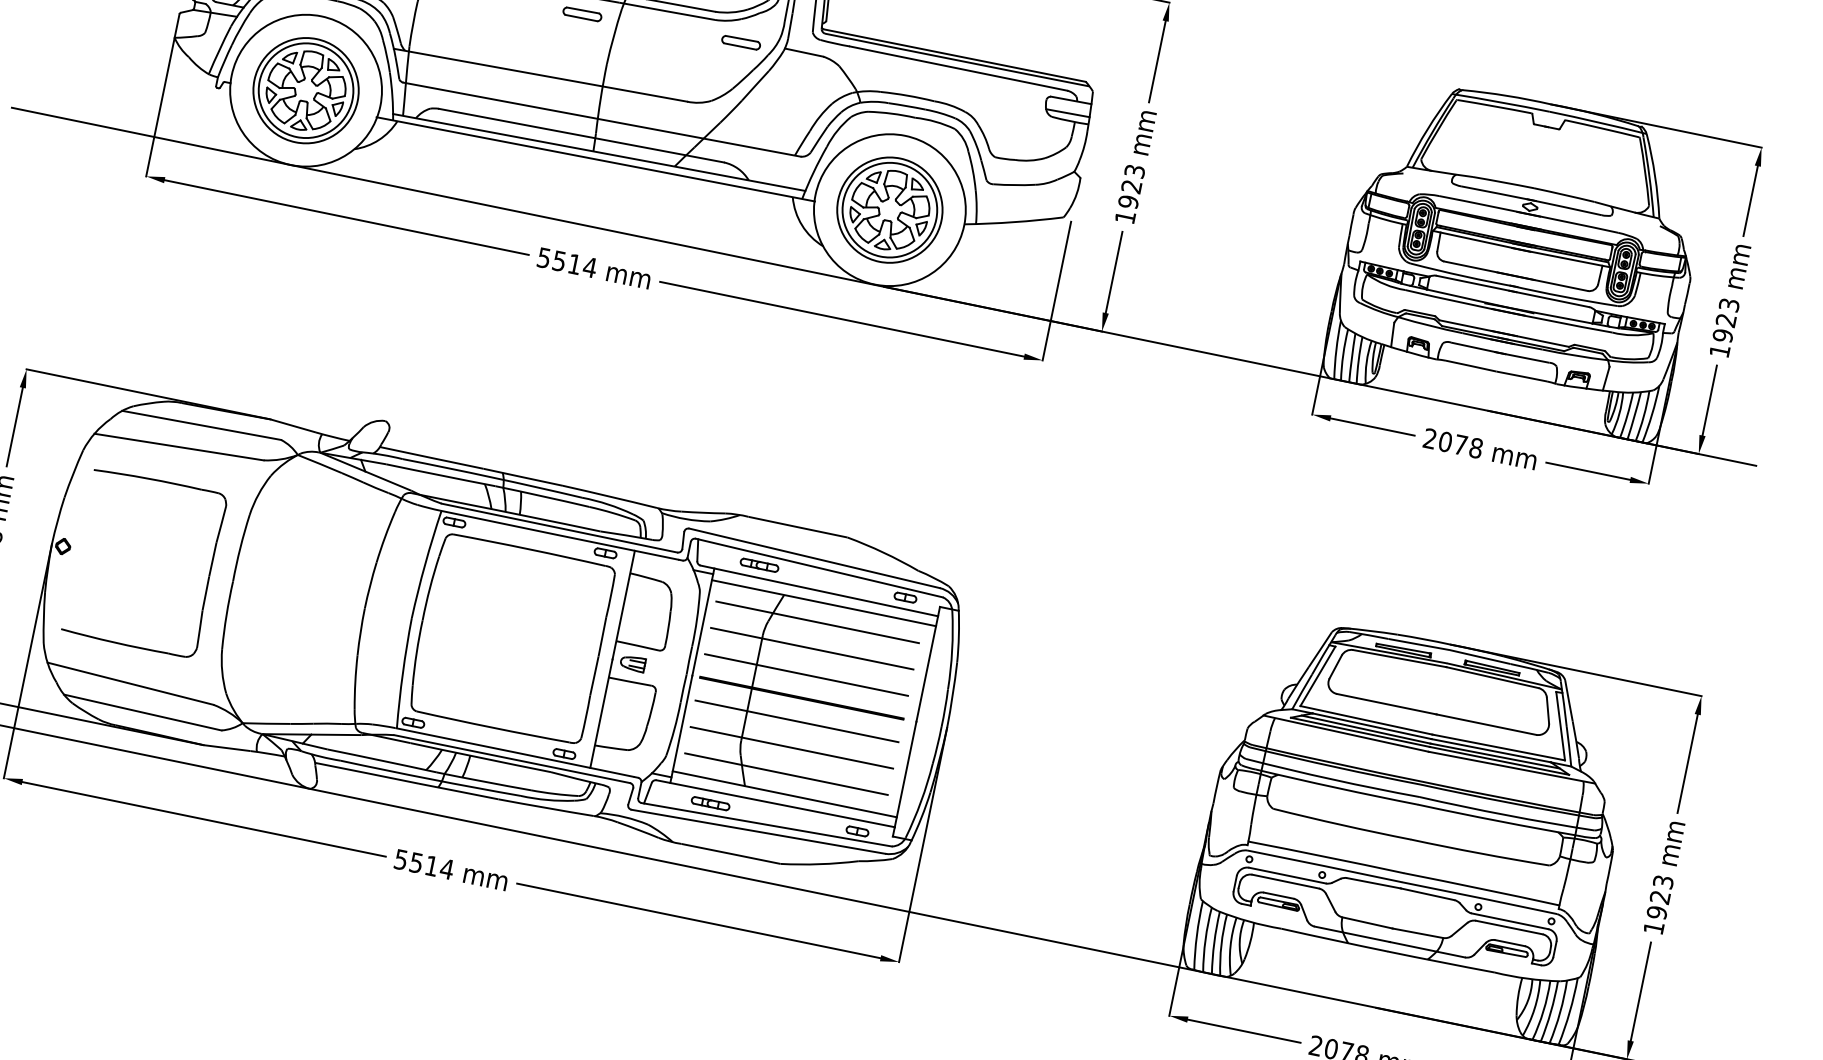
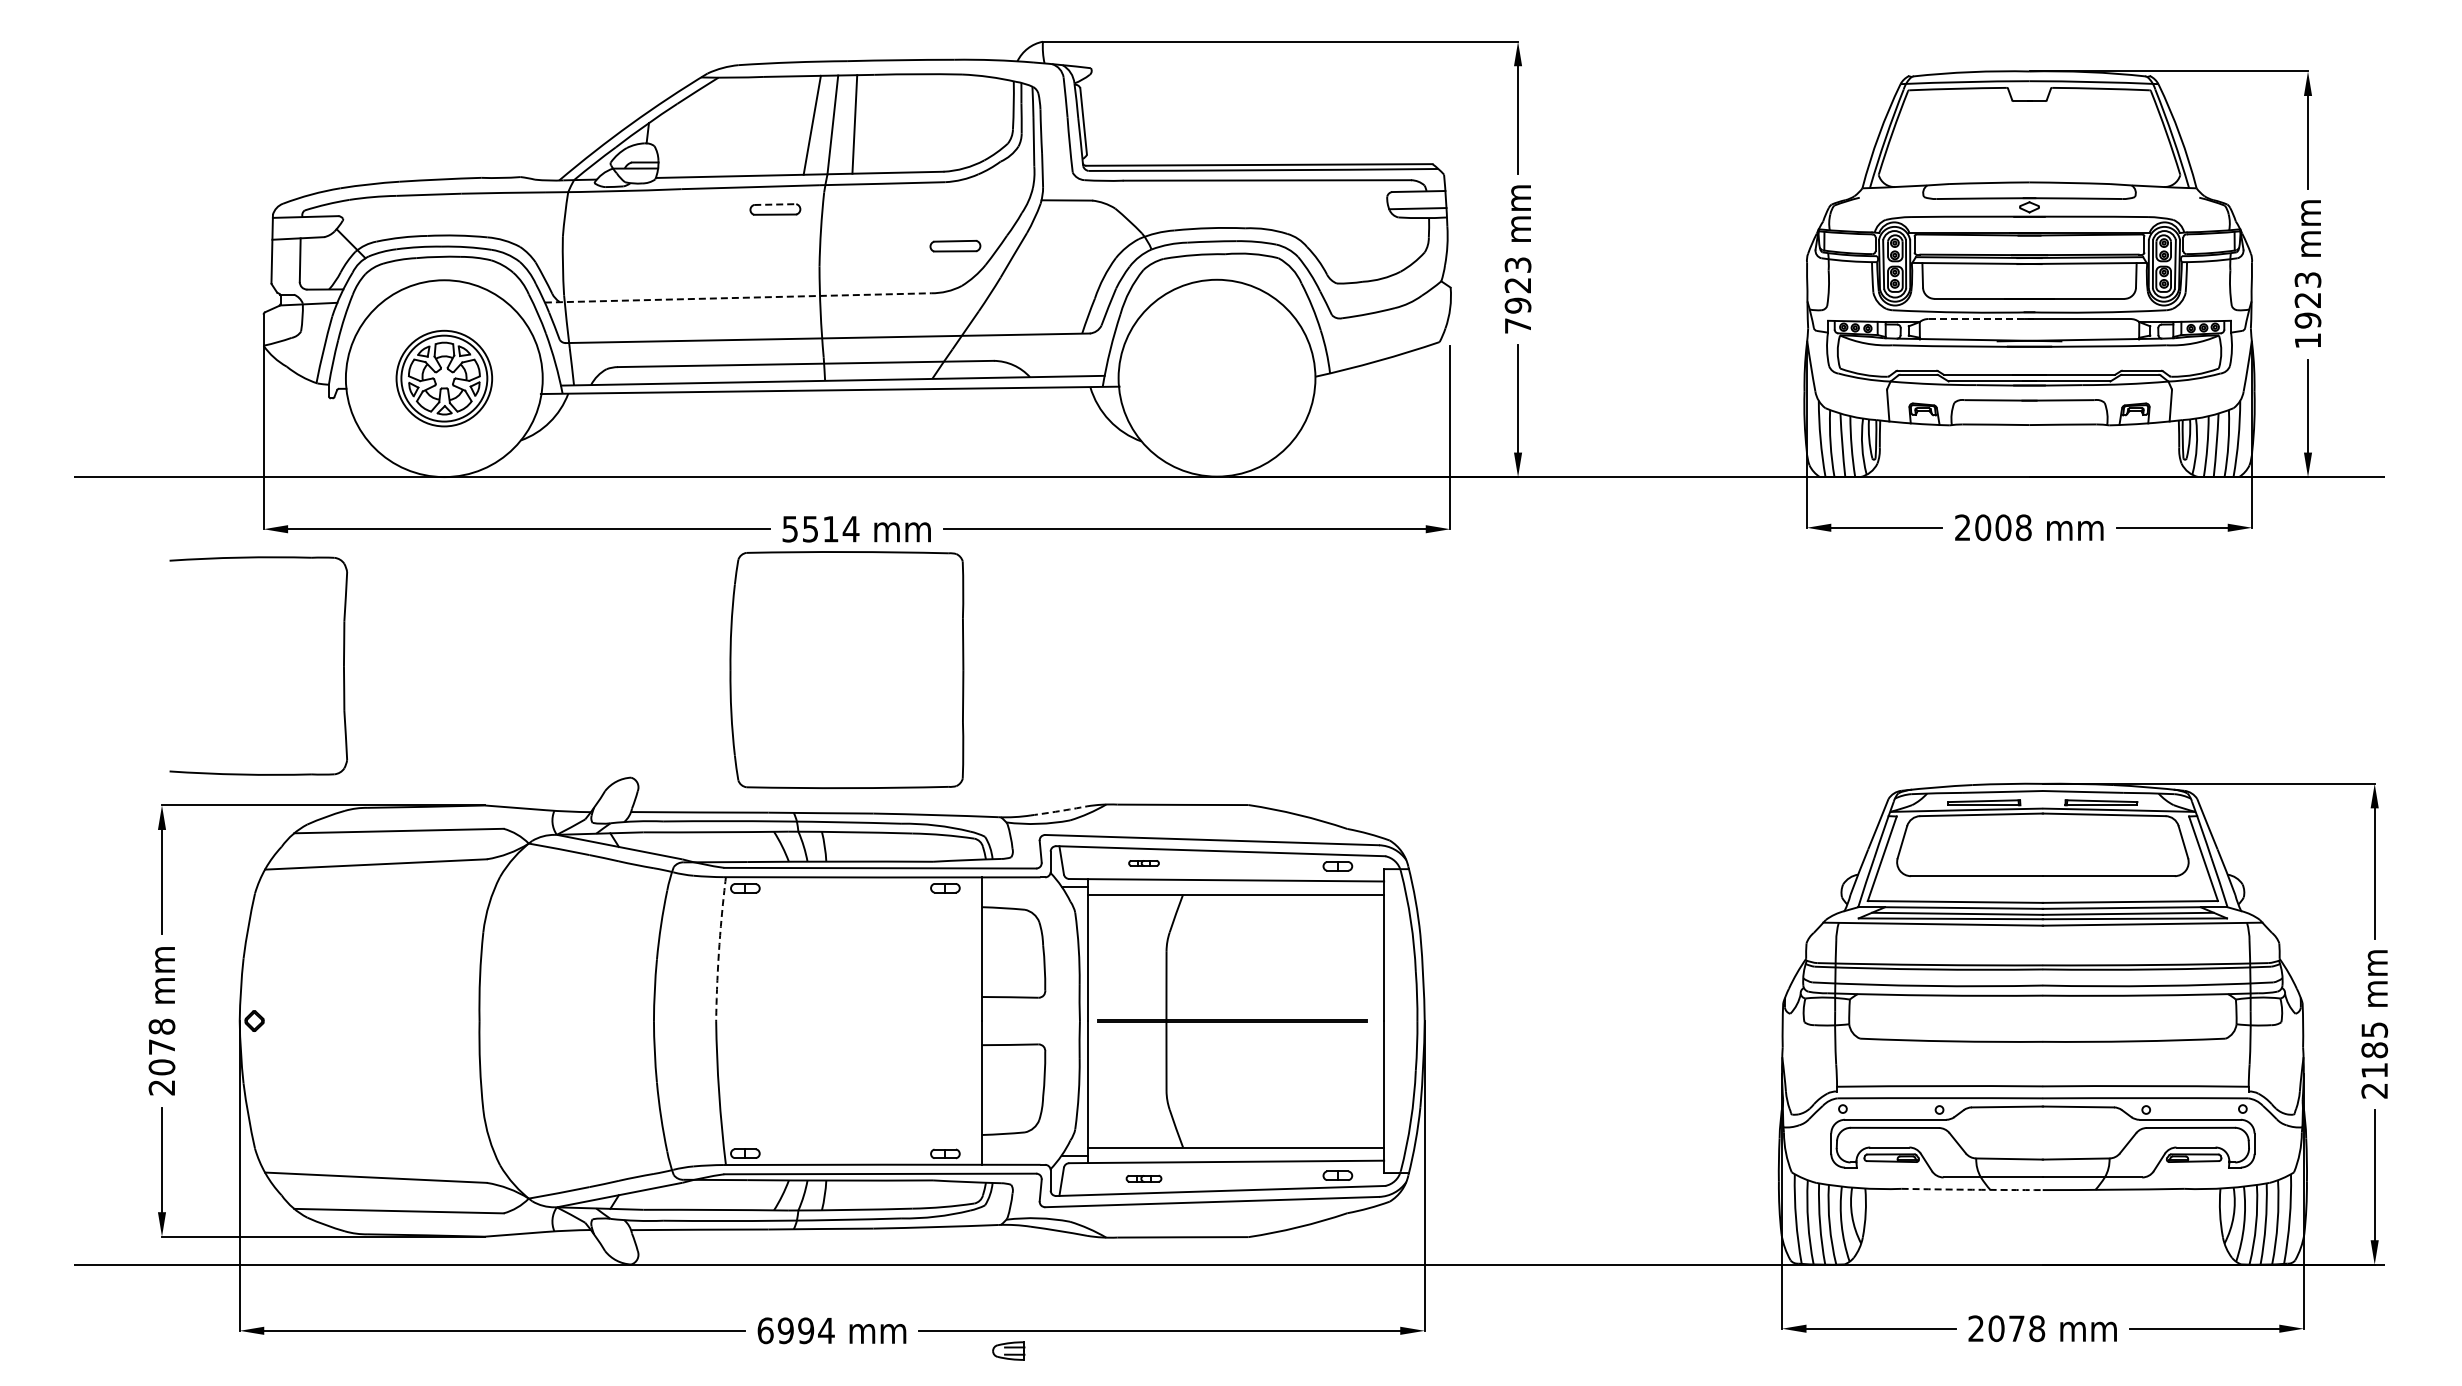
line: (583, 10) -> (775, 204), solid -> dashed
part: (741, 42) -> (955, 245), moved
line: (540, 74) -> (738, 297), solid -> dashed
part: (306, 90) -> (444, 378), size x0.7
part: (889, 210) -> (1216, 378), removed
text: (1125, 216) -> (1517, 325), 1923 -> 7923
line: (1476, 284) -> (1981, 319), solid -> dashed
text: (1460, 444) -> (2003, 527), 2078 -> 2008
arc: (703, 513) -> (1059, 811), solid -> dashed
arc: (425, 564) -> (719, 949), solid -> dashed
part: (759, 565) -> (1143, 863), size x0.6
part: (208, 576) -> (343, 665), moved
line: (817, 622) -> (1232, 920), removed
part: (510, 638) -> (846, 670), moved
line: (812, 648) -> (1232, 955), removed
part: (632, 663) -> (1008, 1350), moved
line: (806, 675) -> (1232, 990), removed
line: (797, 721) -> (1232, 1051), removed
line: (791, 747) -> (1232, 1086), removed
line: (786, 774) -> (1232, 1121), removed
part: (710, 803) -> (1143, 1178), size x0.7
text: (416, 862) -> (785, 1330), 5514 -> 6994
text: (1658, 905) -> (2374, 1060), 1923 -> 2185
arc: (1334, 940) -> (1972, 1189), solid -> dashed

